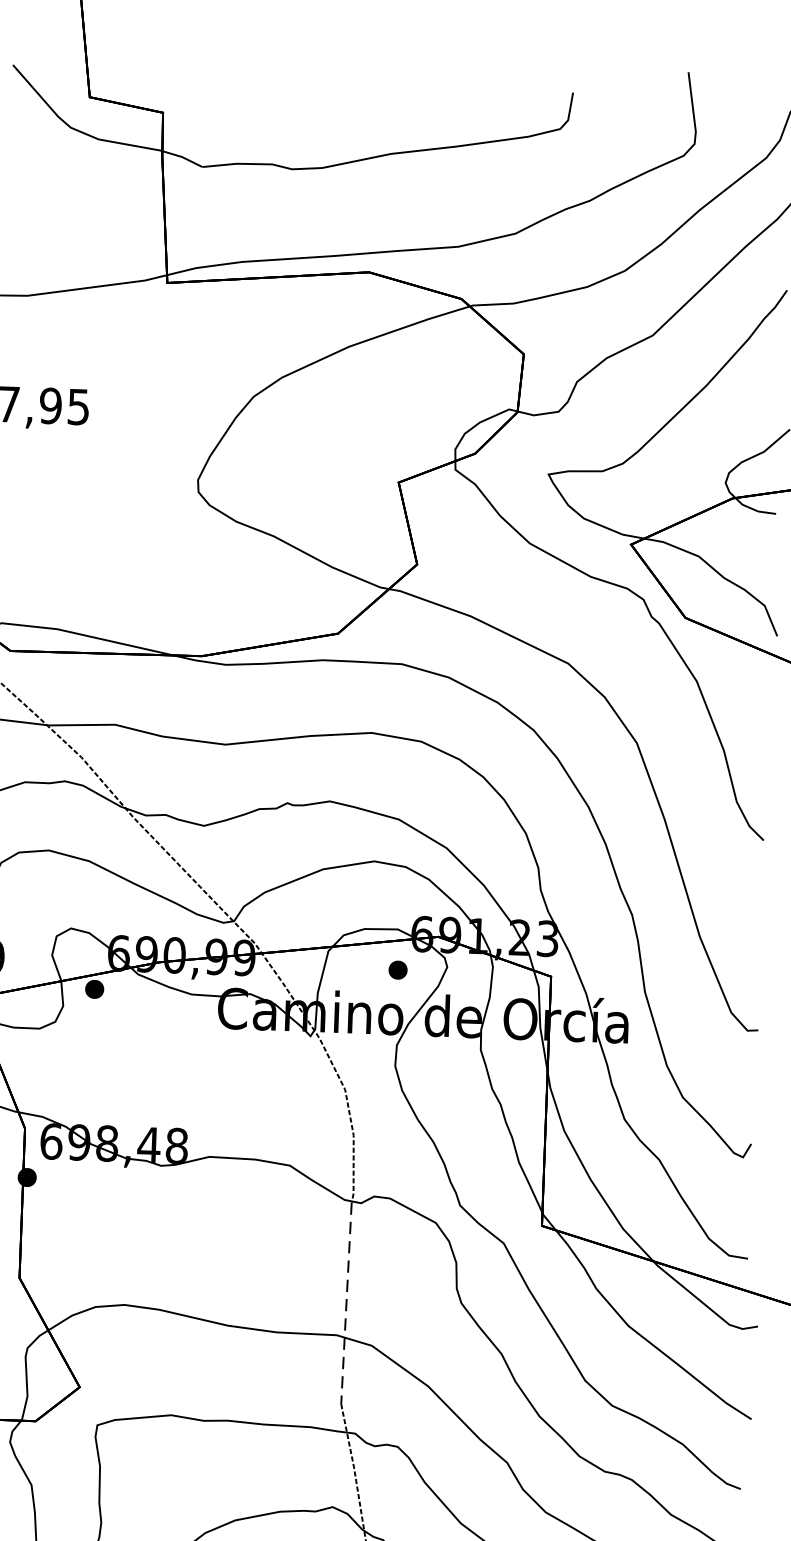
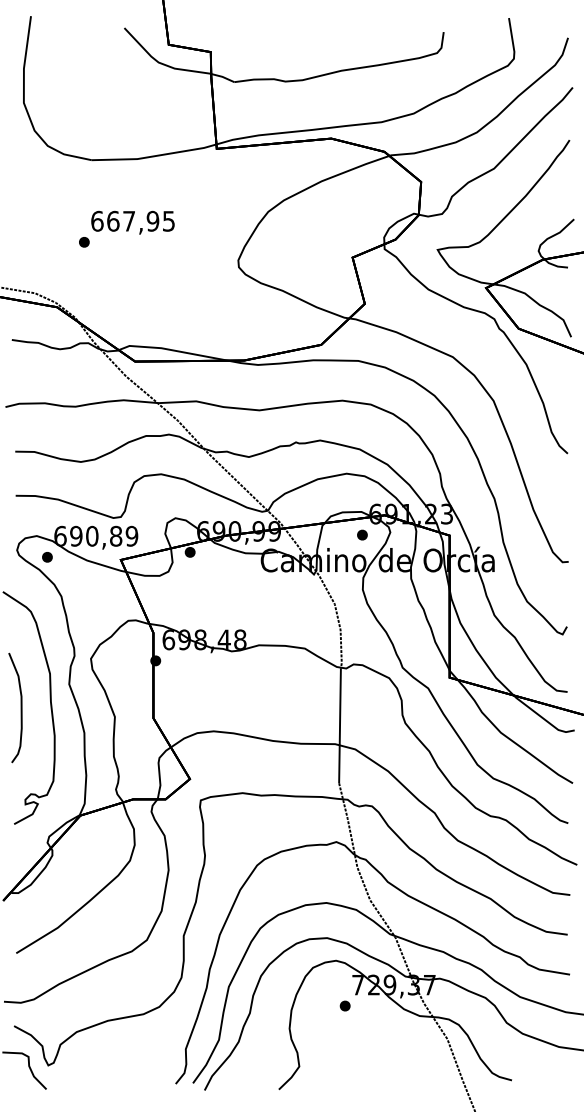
line: (347, 1304) -> (340, 726), dashed -> solid

